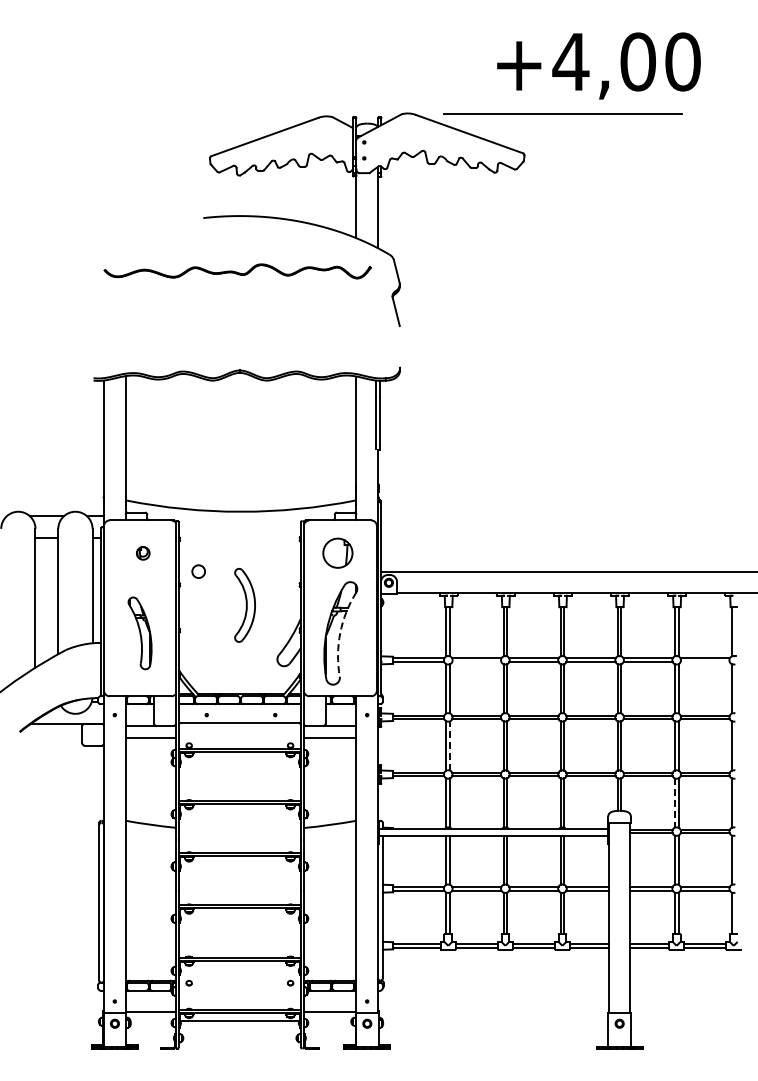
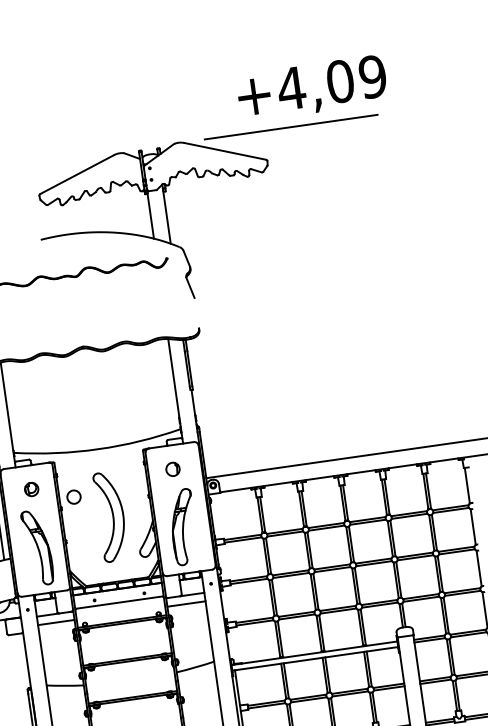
text: (682, 61) -> (372, 76), +4,00 -> +4,09
part: (143, 553) -> (31, 489), size x1.43
part: (337, 553) -> (172, 469), size x0.62
circle: (198, 571) -> (73, 496), size x1.43
part: (244, 605) -> (110, 516), size x1.67
part: (139, 633) -> (37, 548), size x1.43
arc: (340, 633) -> (183, 527), dashed -> solid
line: (476, 662) -> (285, 534), added
line: (704, 662) -> (450, 510), added
line: (450, 745) -> (274, 597), dashed -> solid
line: (674, 803) -> (443, 616), dashed -> solid

